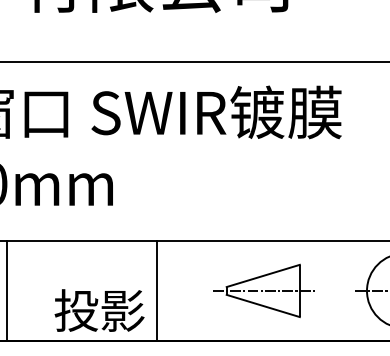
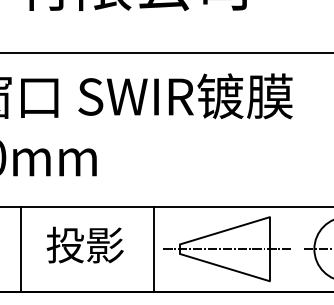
line: (6, 290) -> (20, 248), moved
line: (157, 290) -> (154, 248), moved
part: (264, 291) -> (226, 249), size x1.43
text: (98, 309) -> (84, 244), moved

